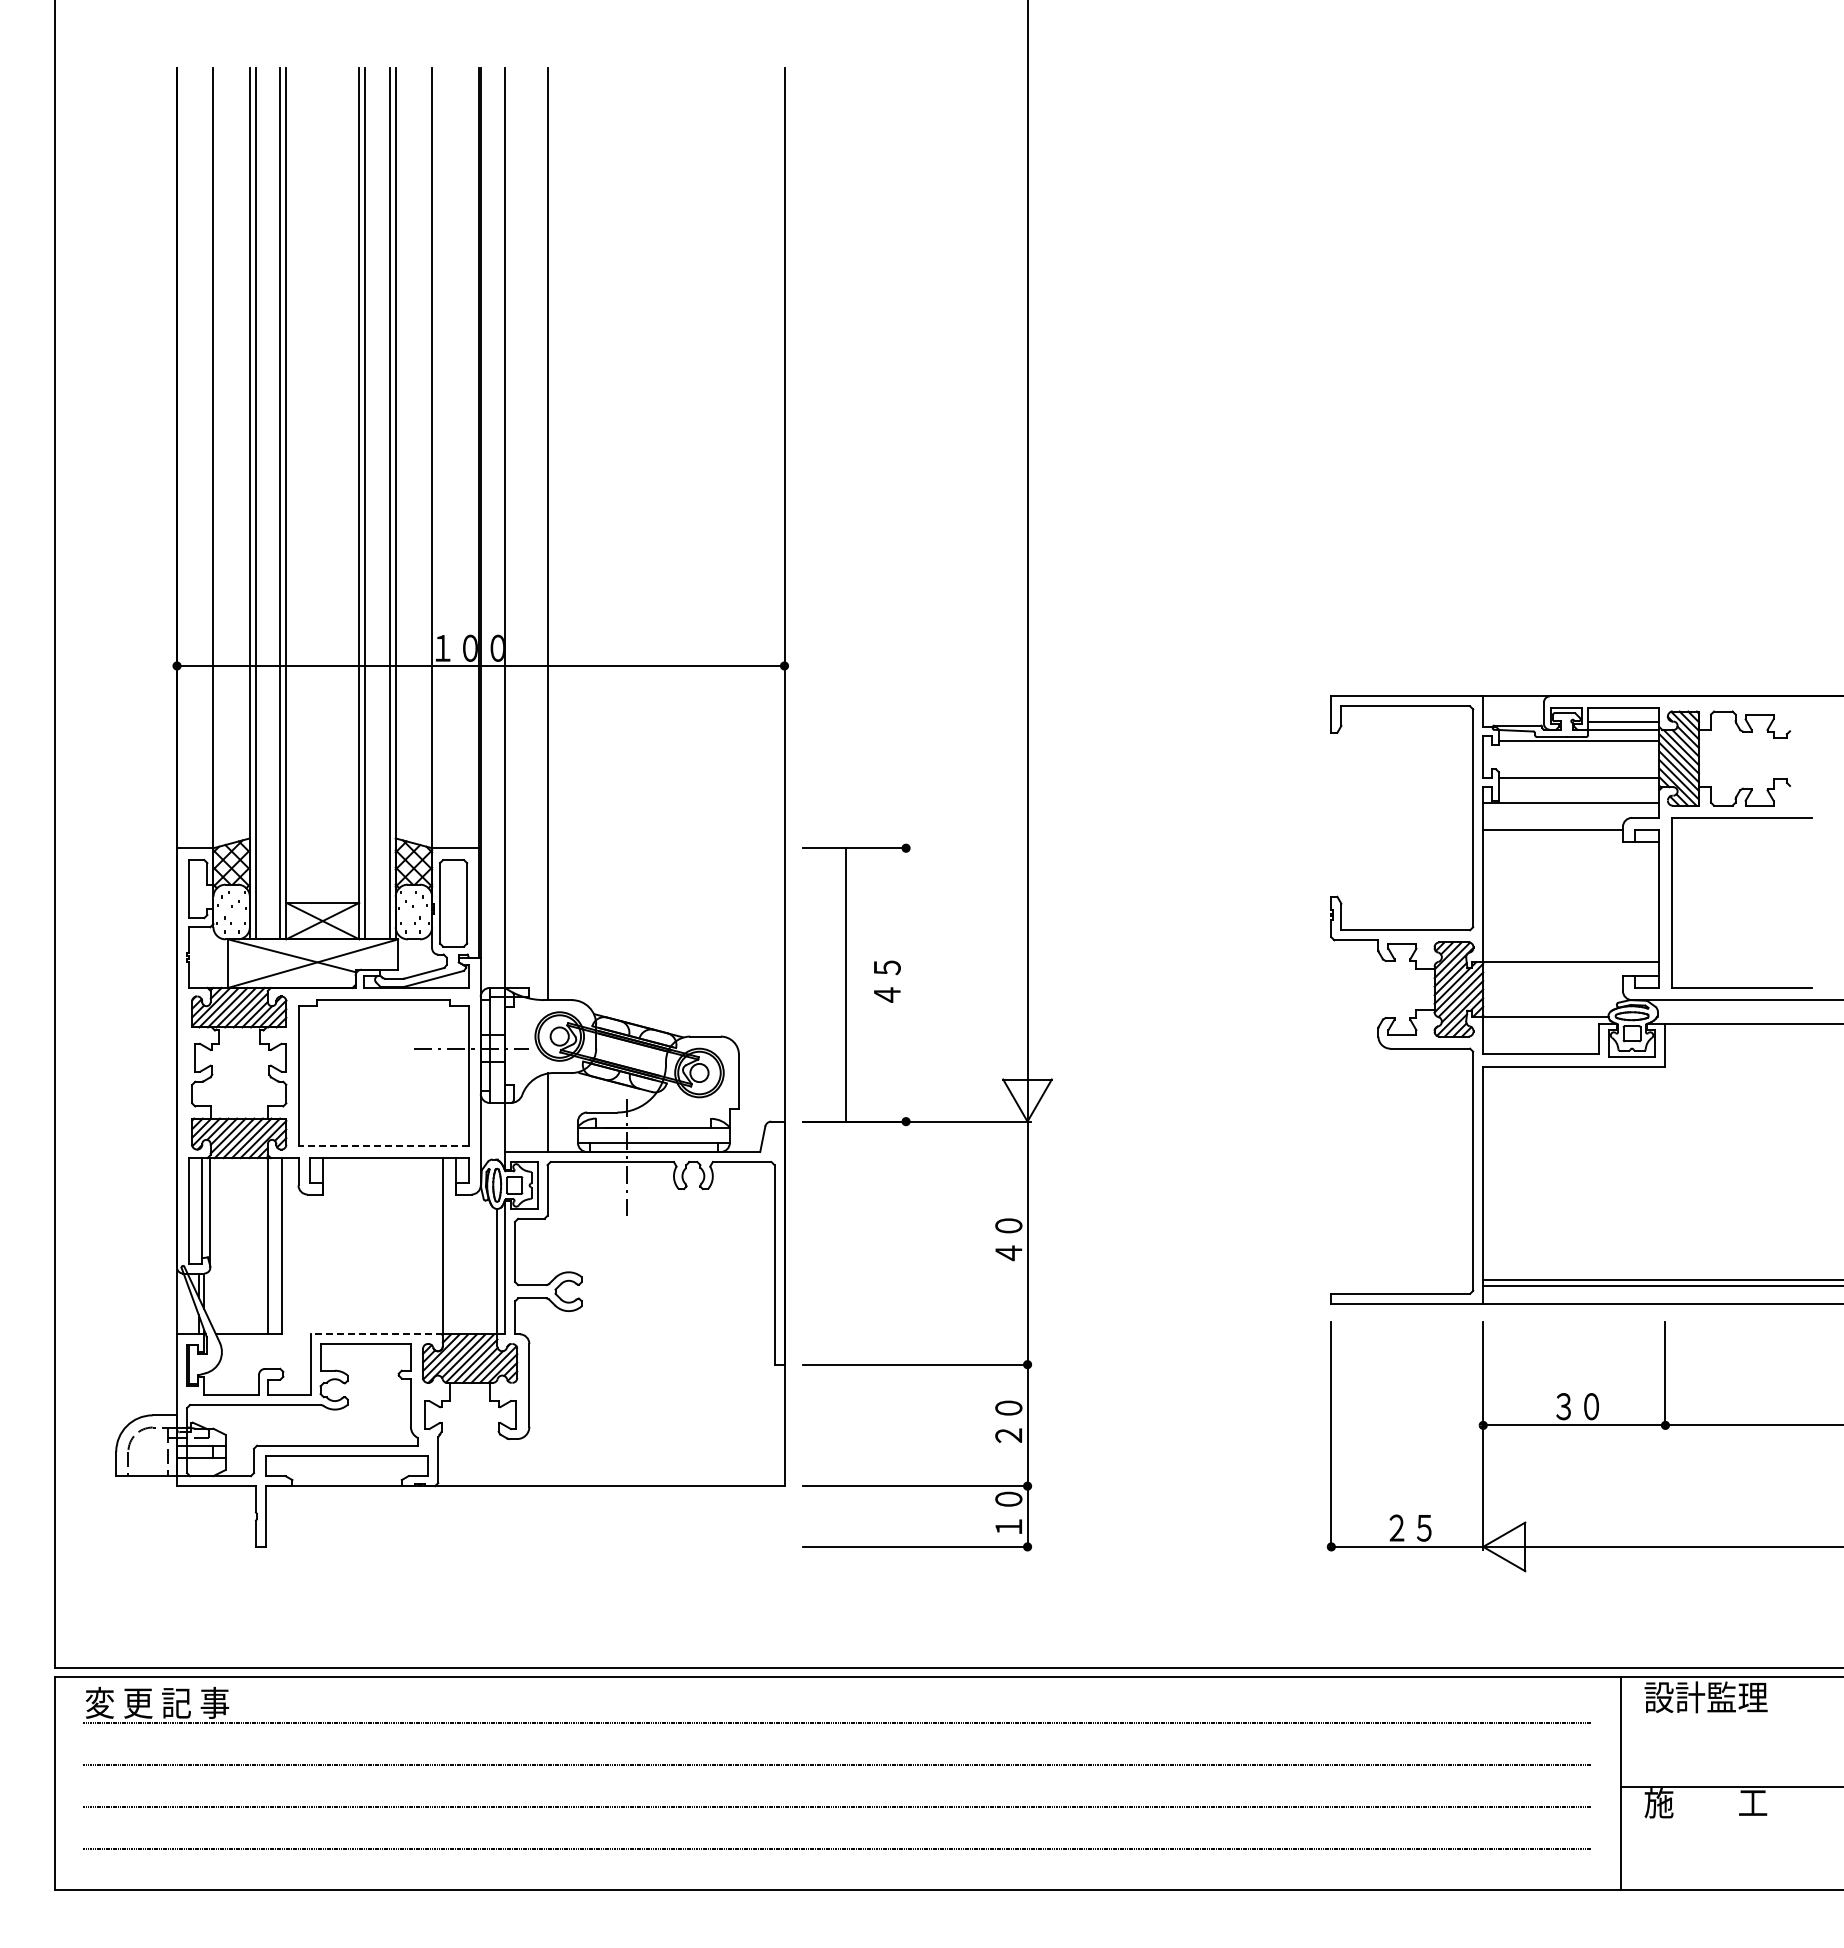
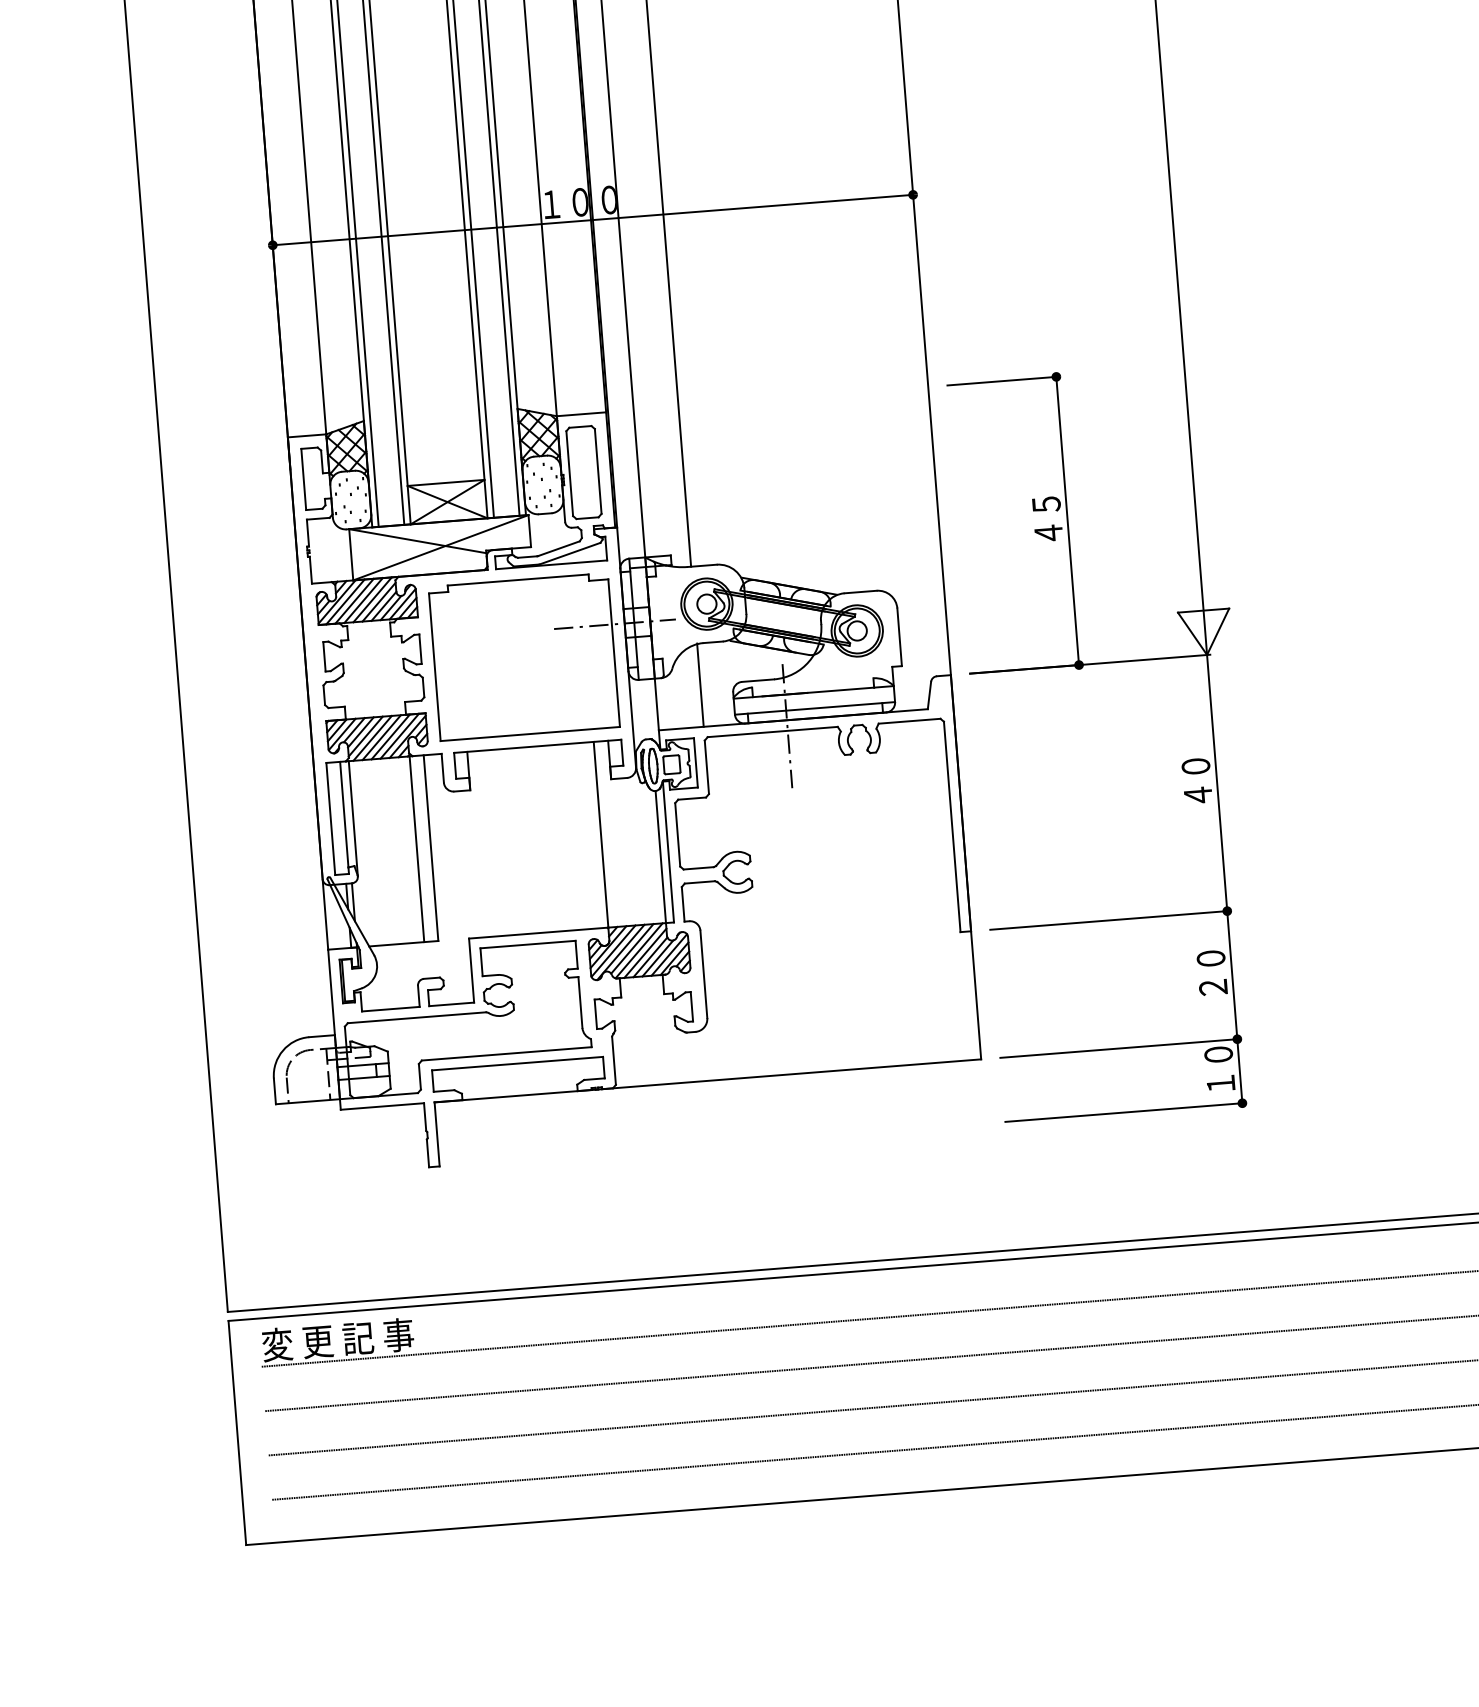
line: (846, 984) -> (1068, 520), moved
line: (383, 1145) -> (530, 733), dashed -> solid
line: (376, 1334) -> (538, 933), dashed -> solid

